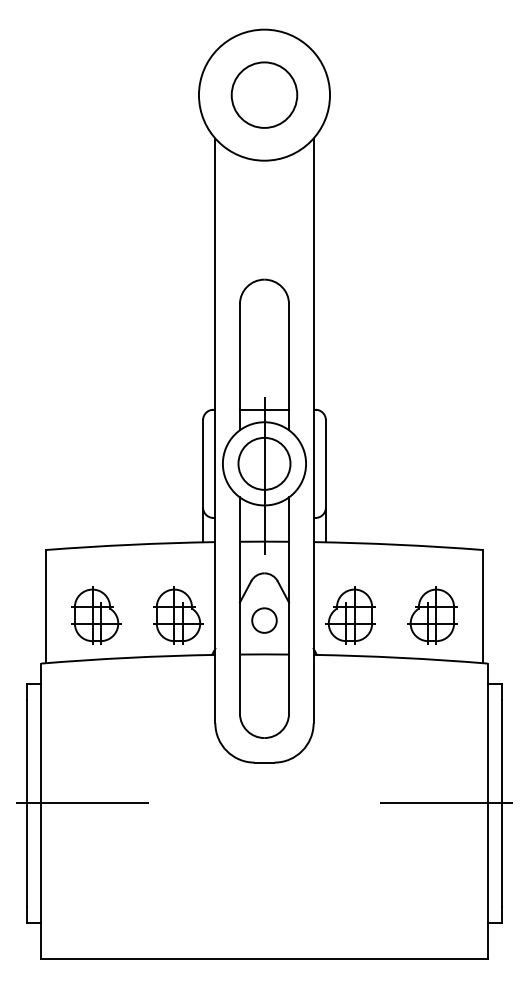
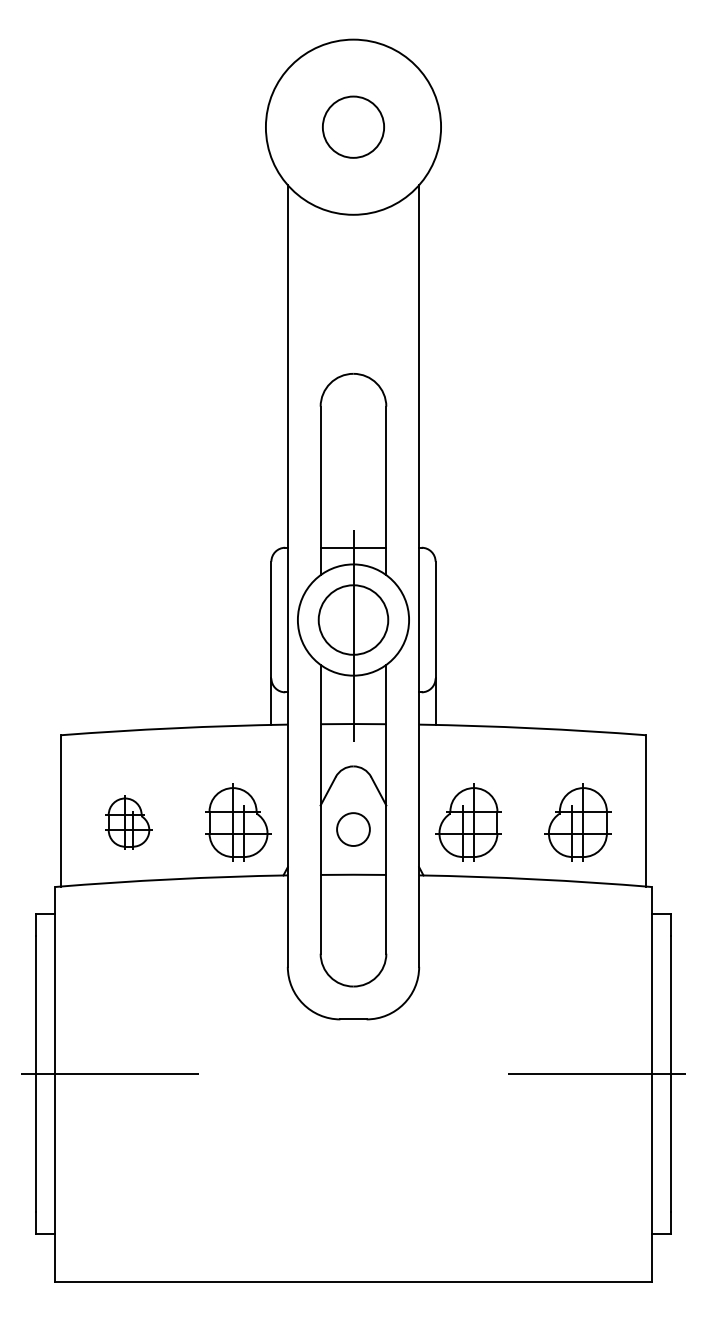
circle: (264, 94) -> (353, 126), size x0.7
part: (96, 615) -> (128, 822), size x0.7

